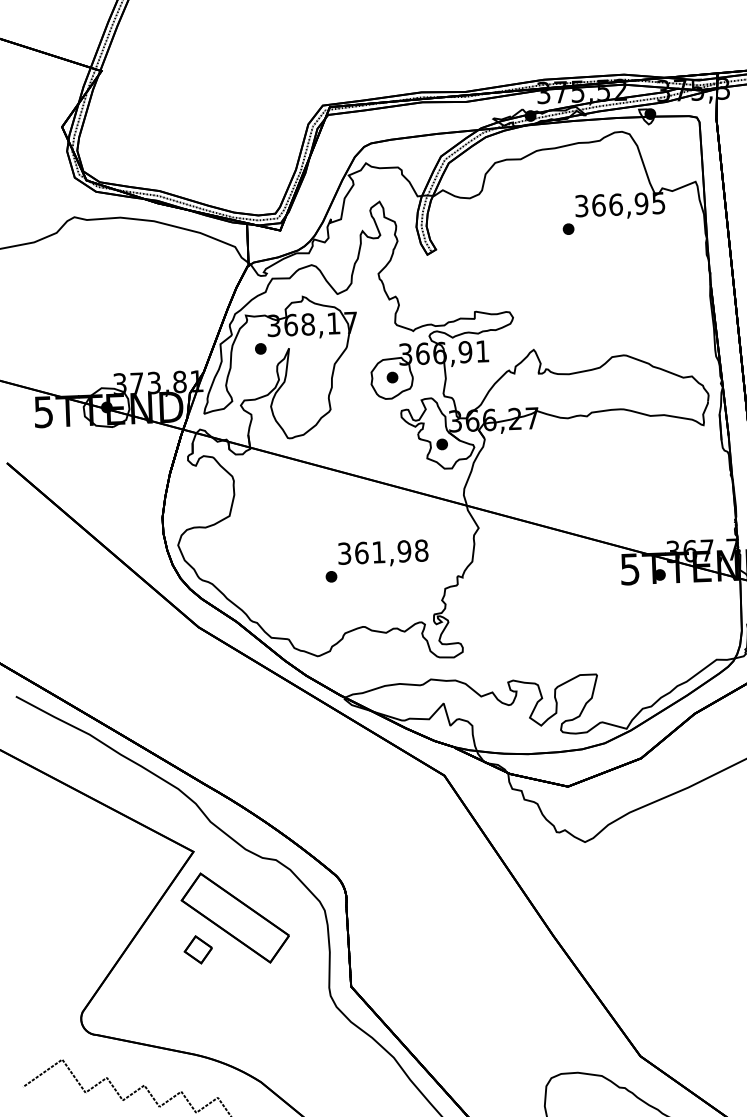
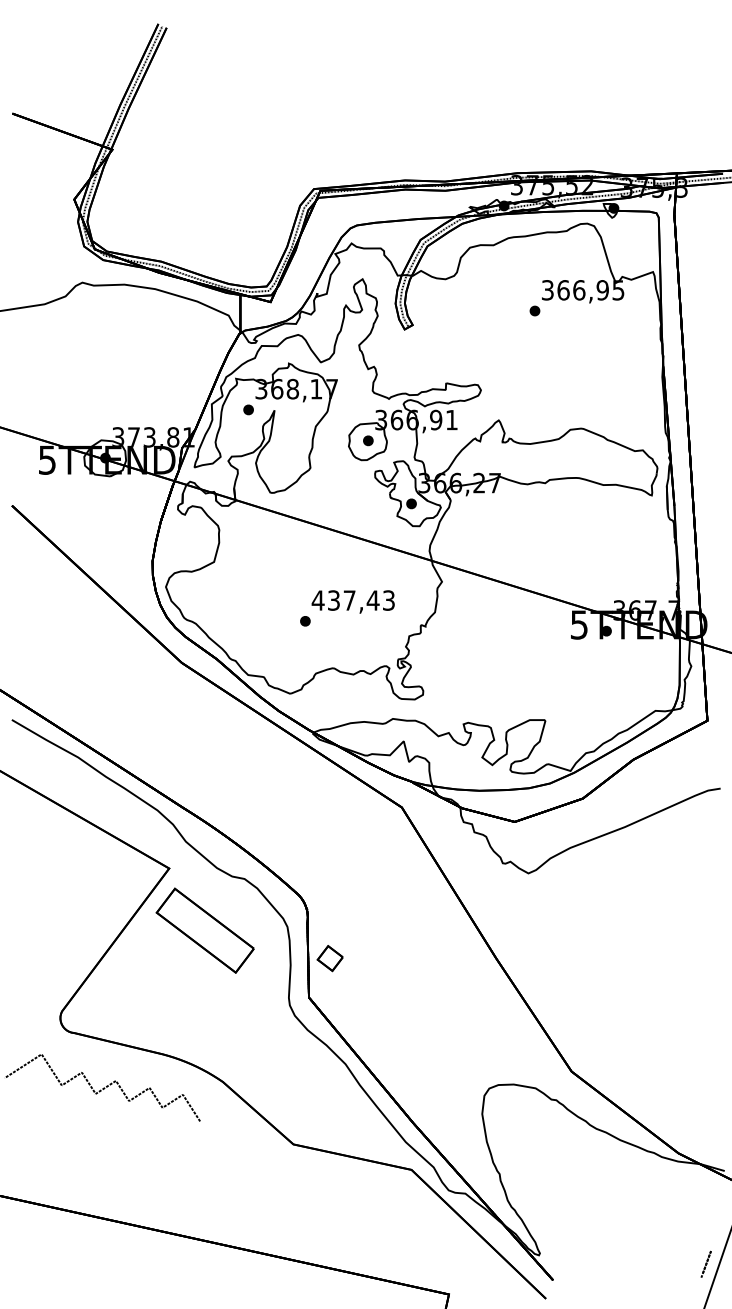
text: (383, 552) -> (353, 600), 361,98 -> 437,43
part: (197, 949) -> (329, 958), moved

